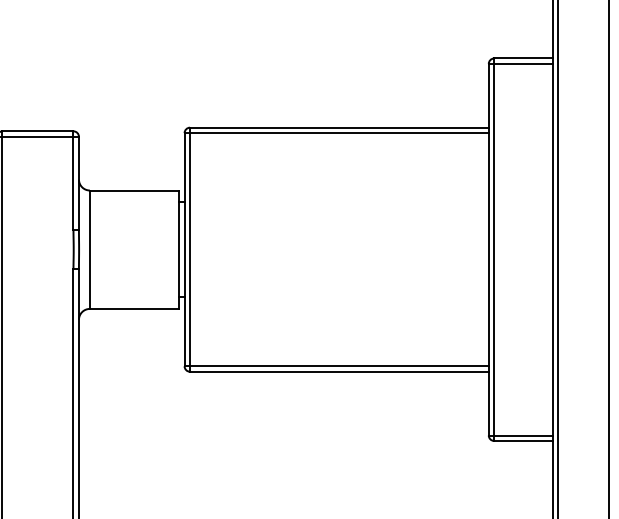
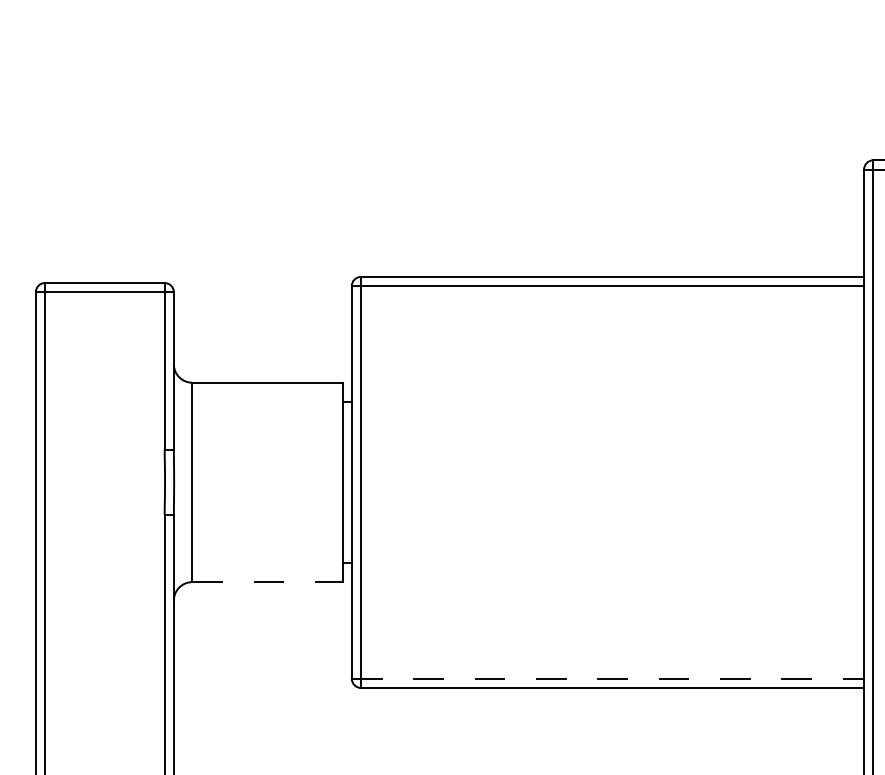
line: (134, 308) -> (267, 581), solid -> dashed
line: (337, 366) -> (609, 679), solid -> dashed

